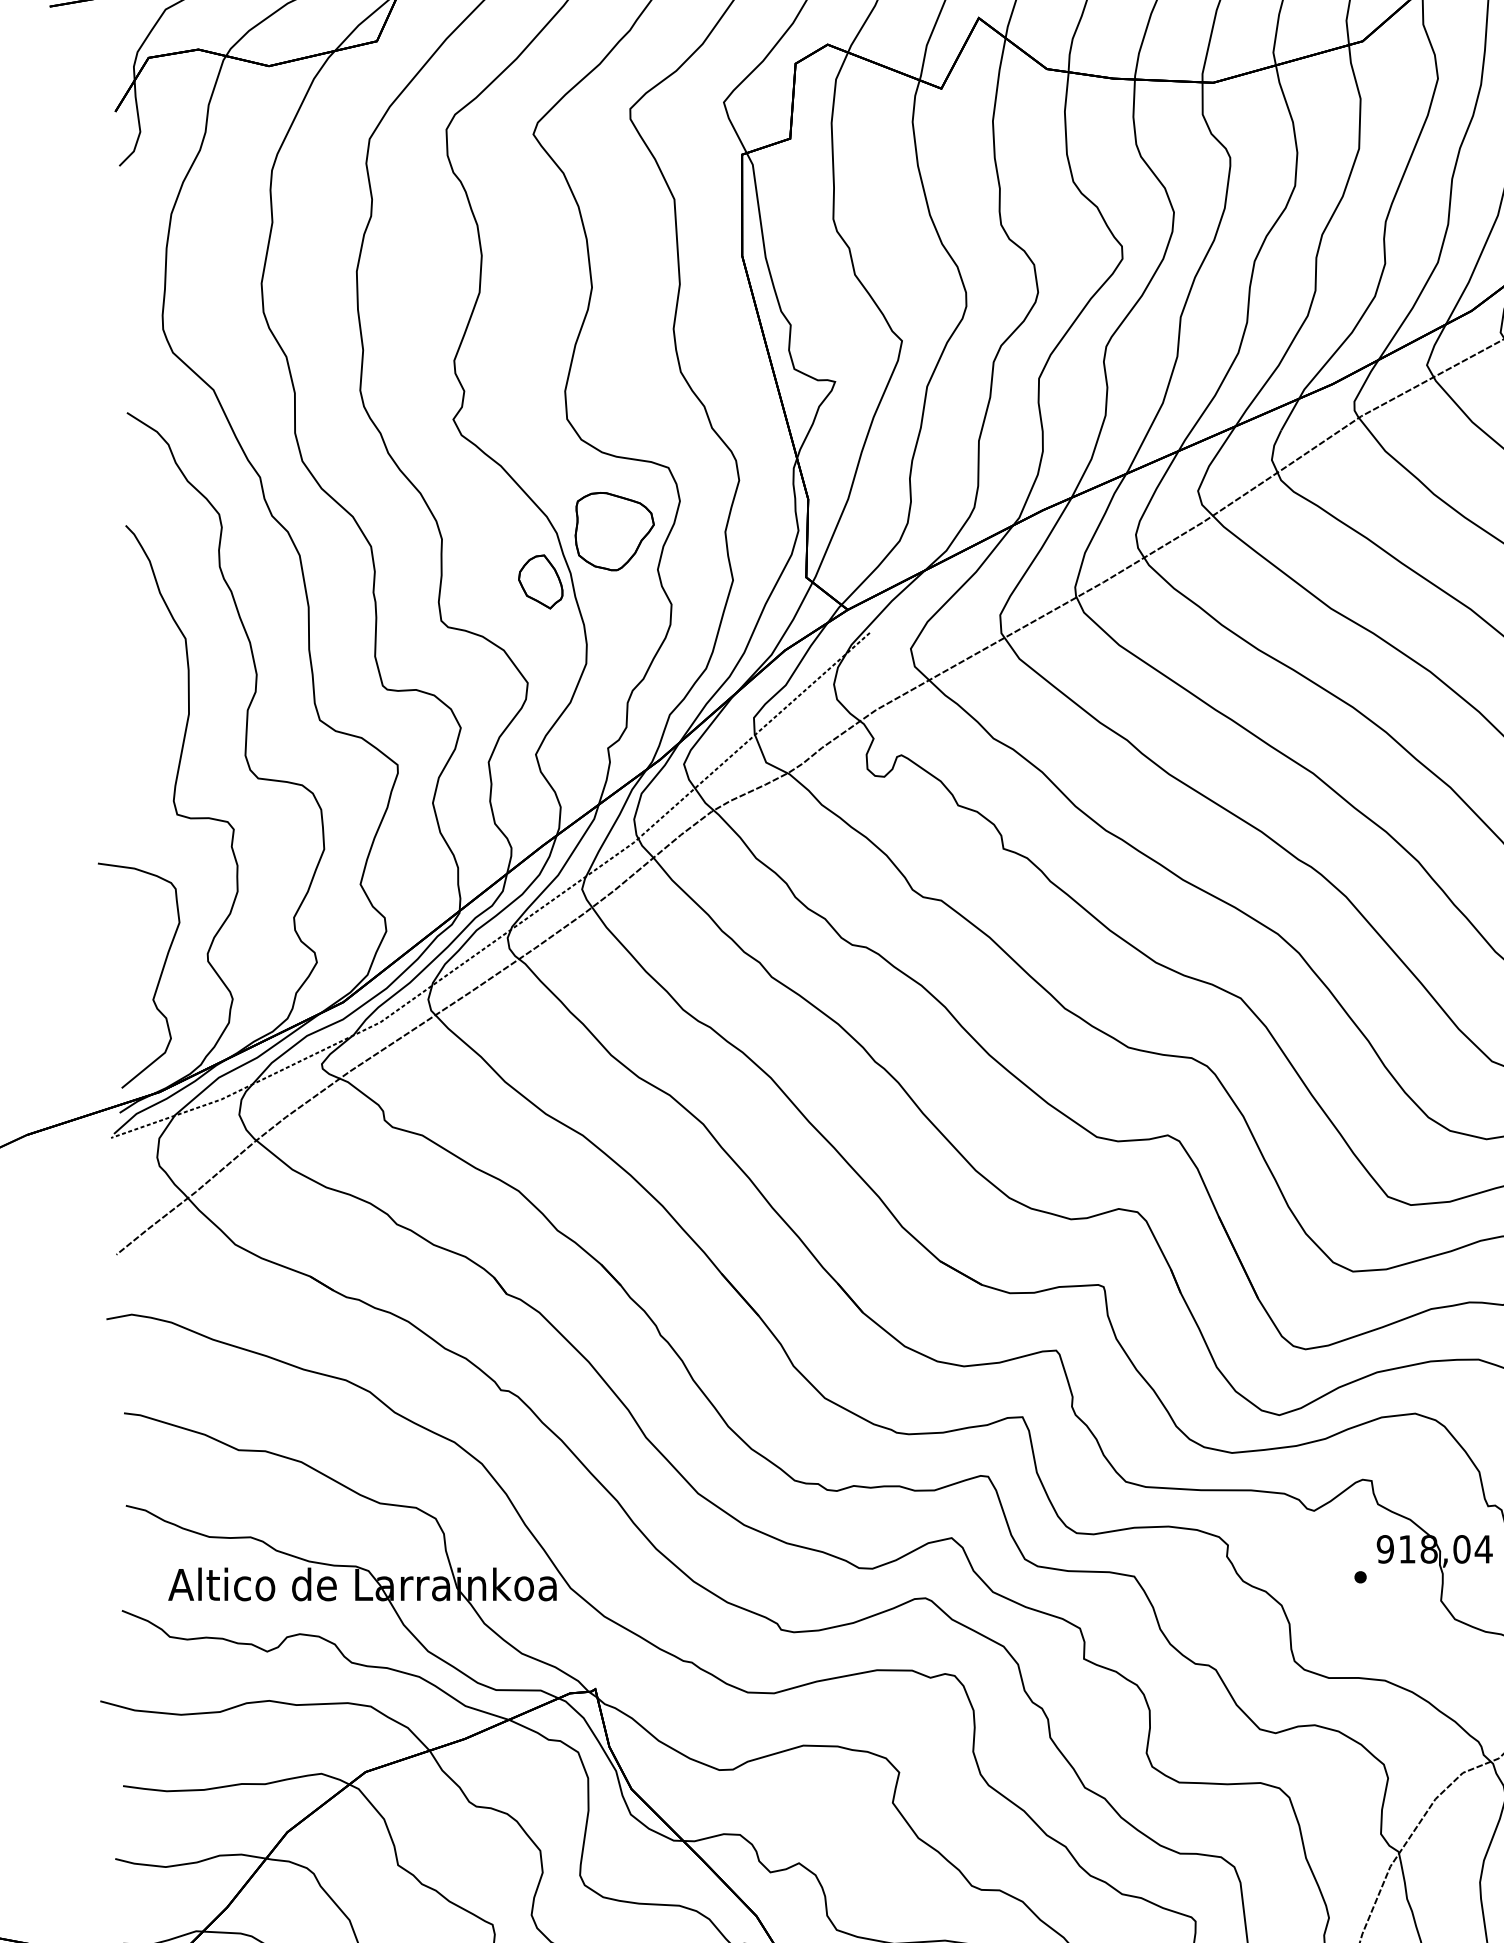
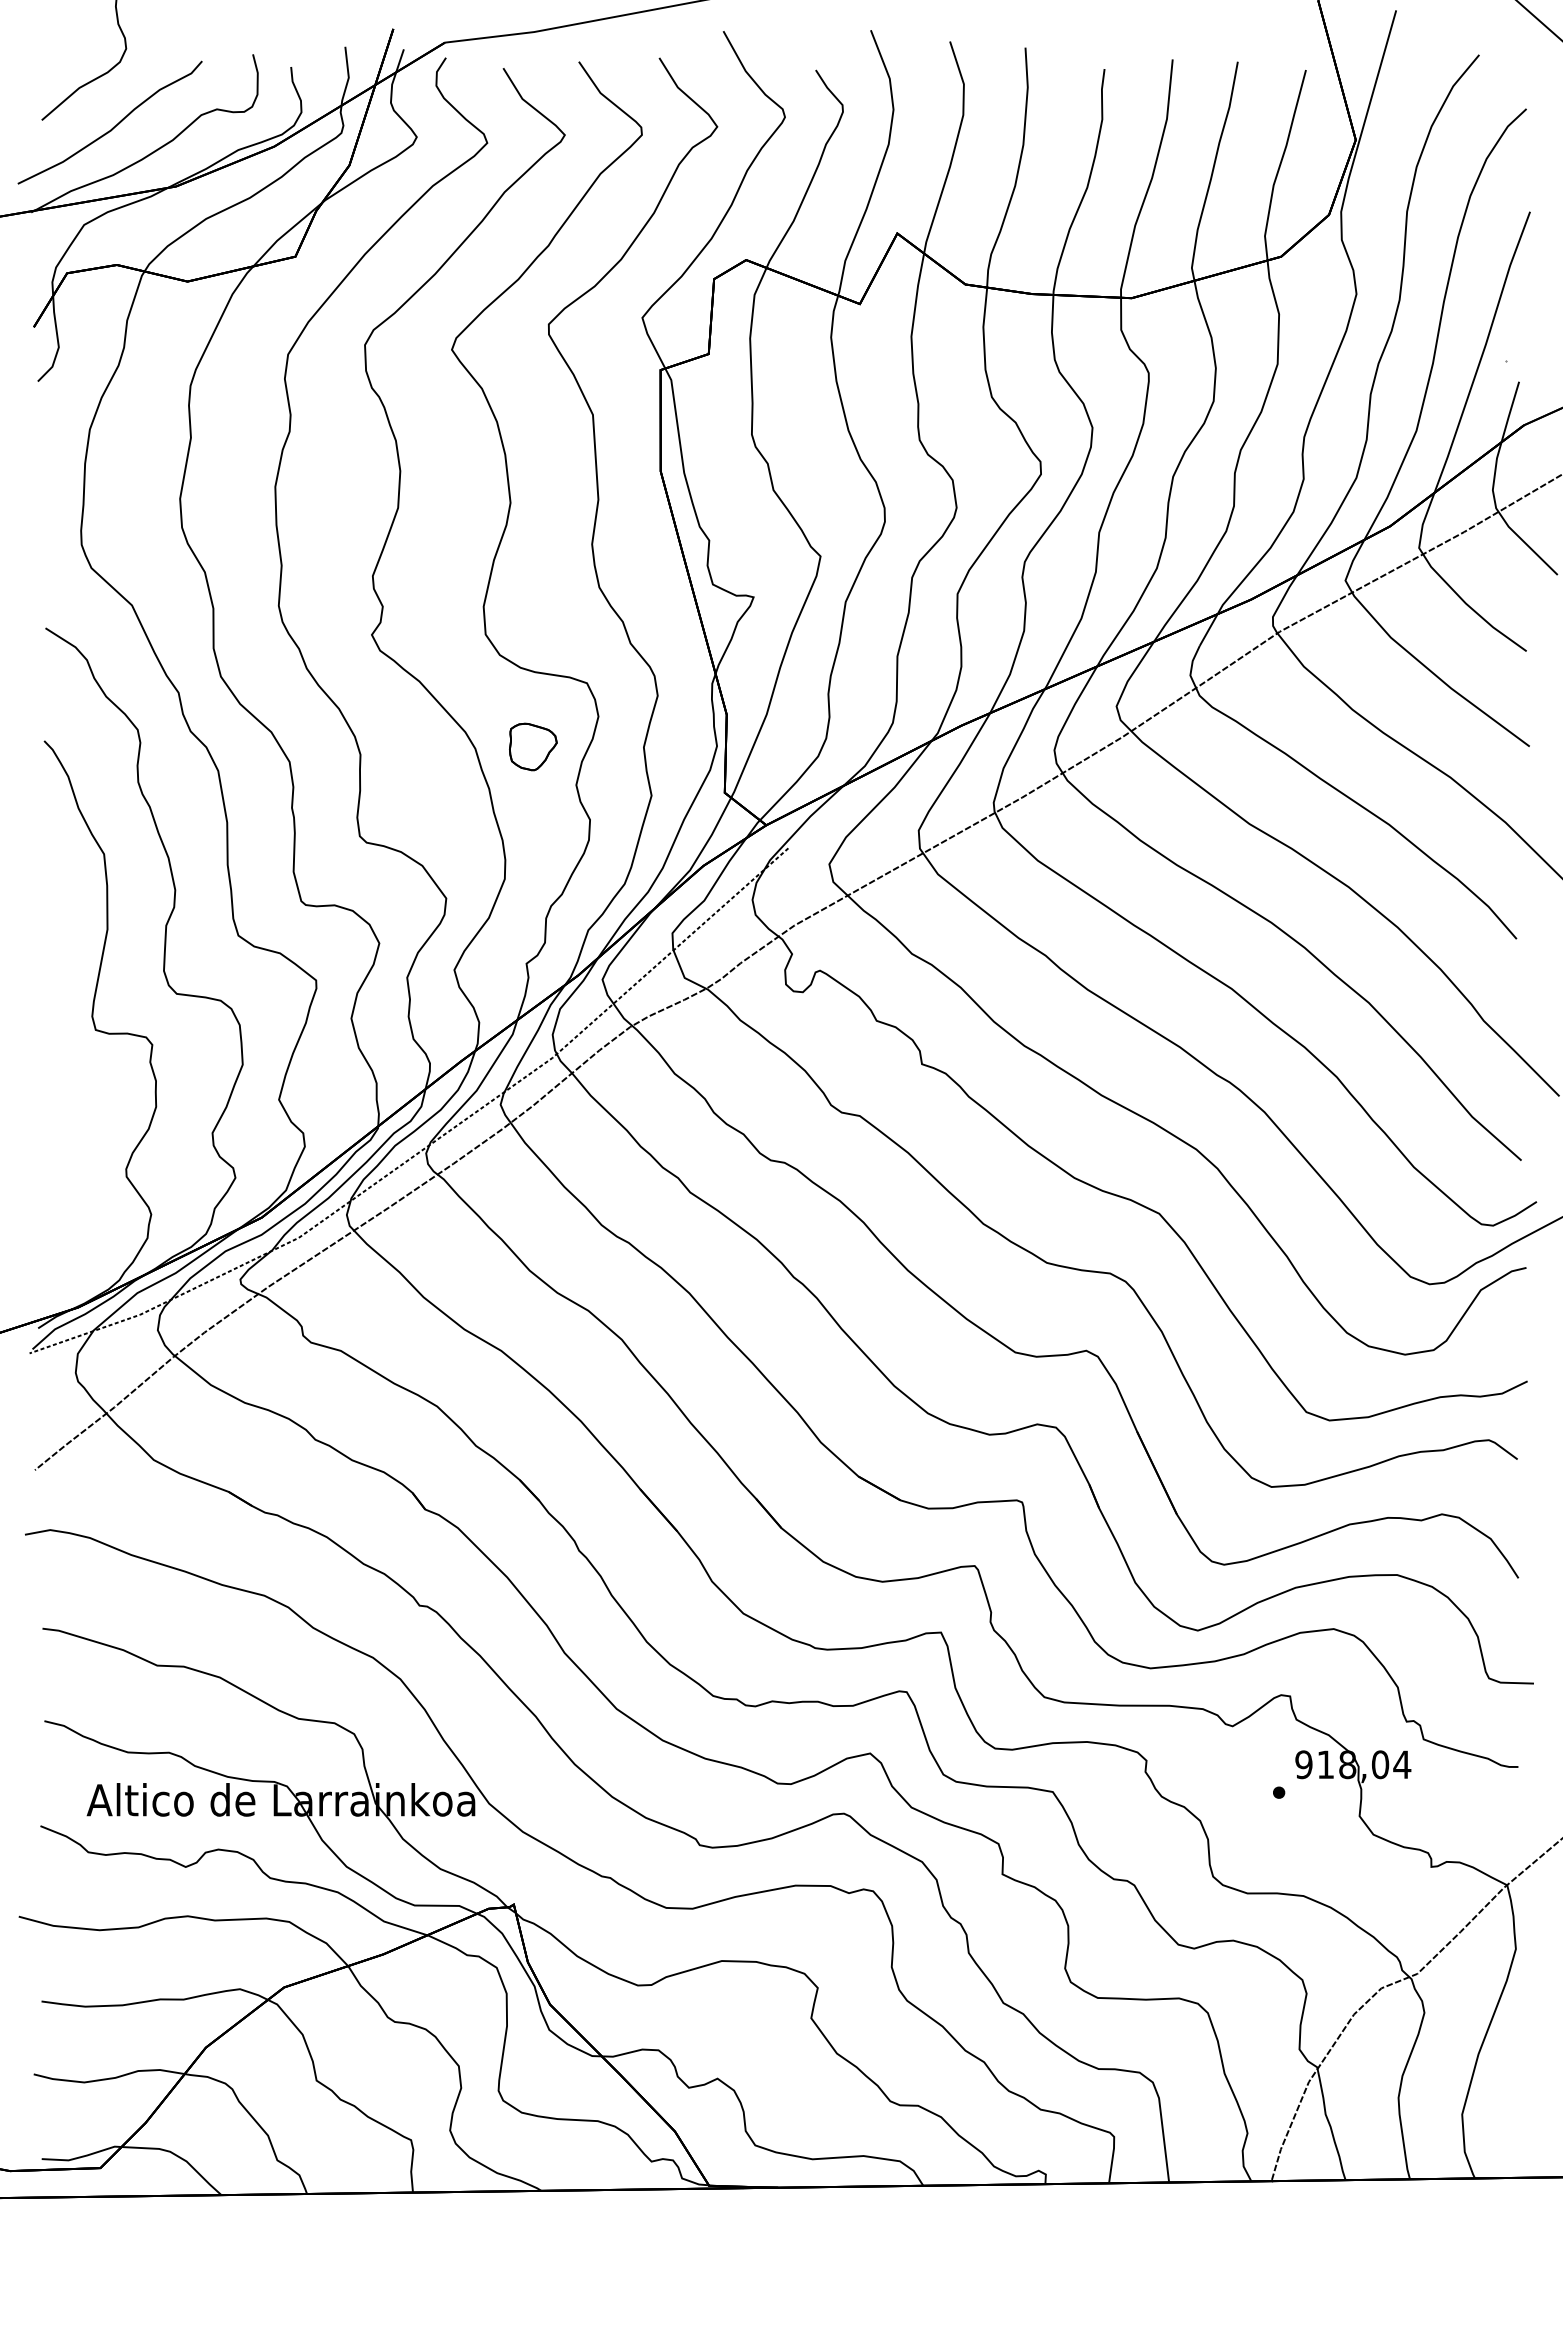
part: (614, 531) -> (533, 746), size x0.6
part: (539, 582) -> (458, 797), removed
curve: (157, 981) -> (76, 1196), removed

